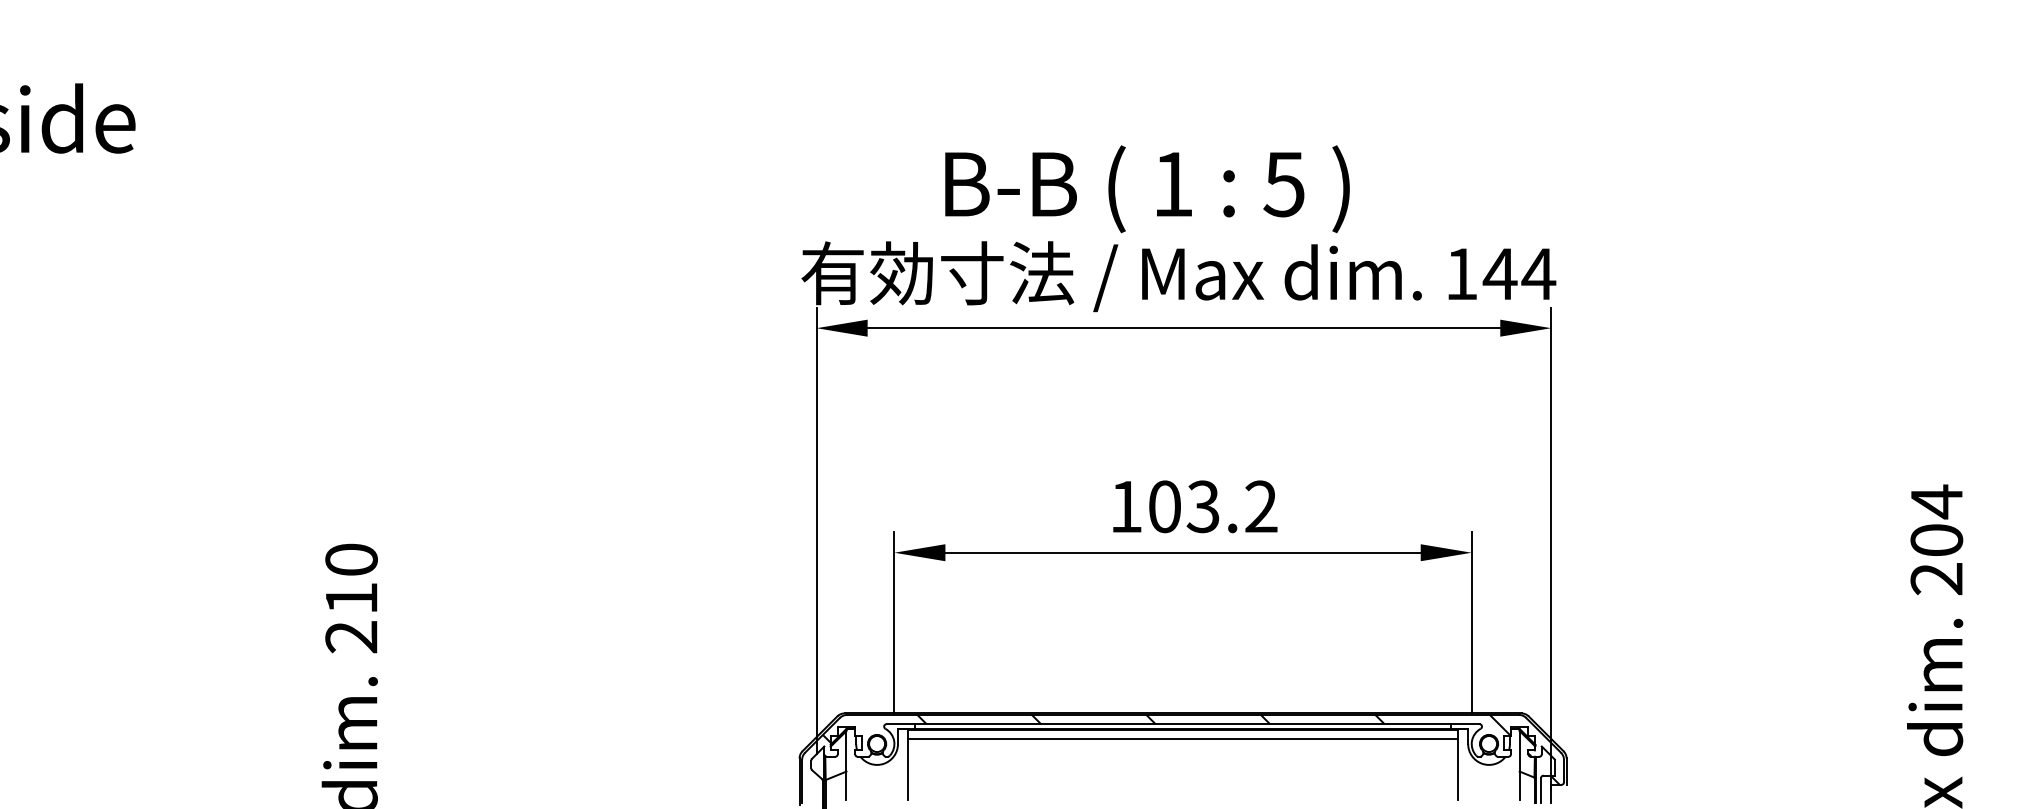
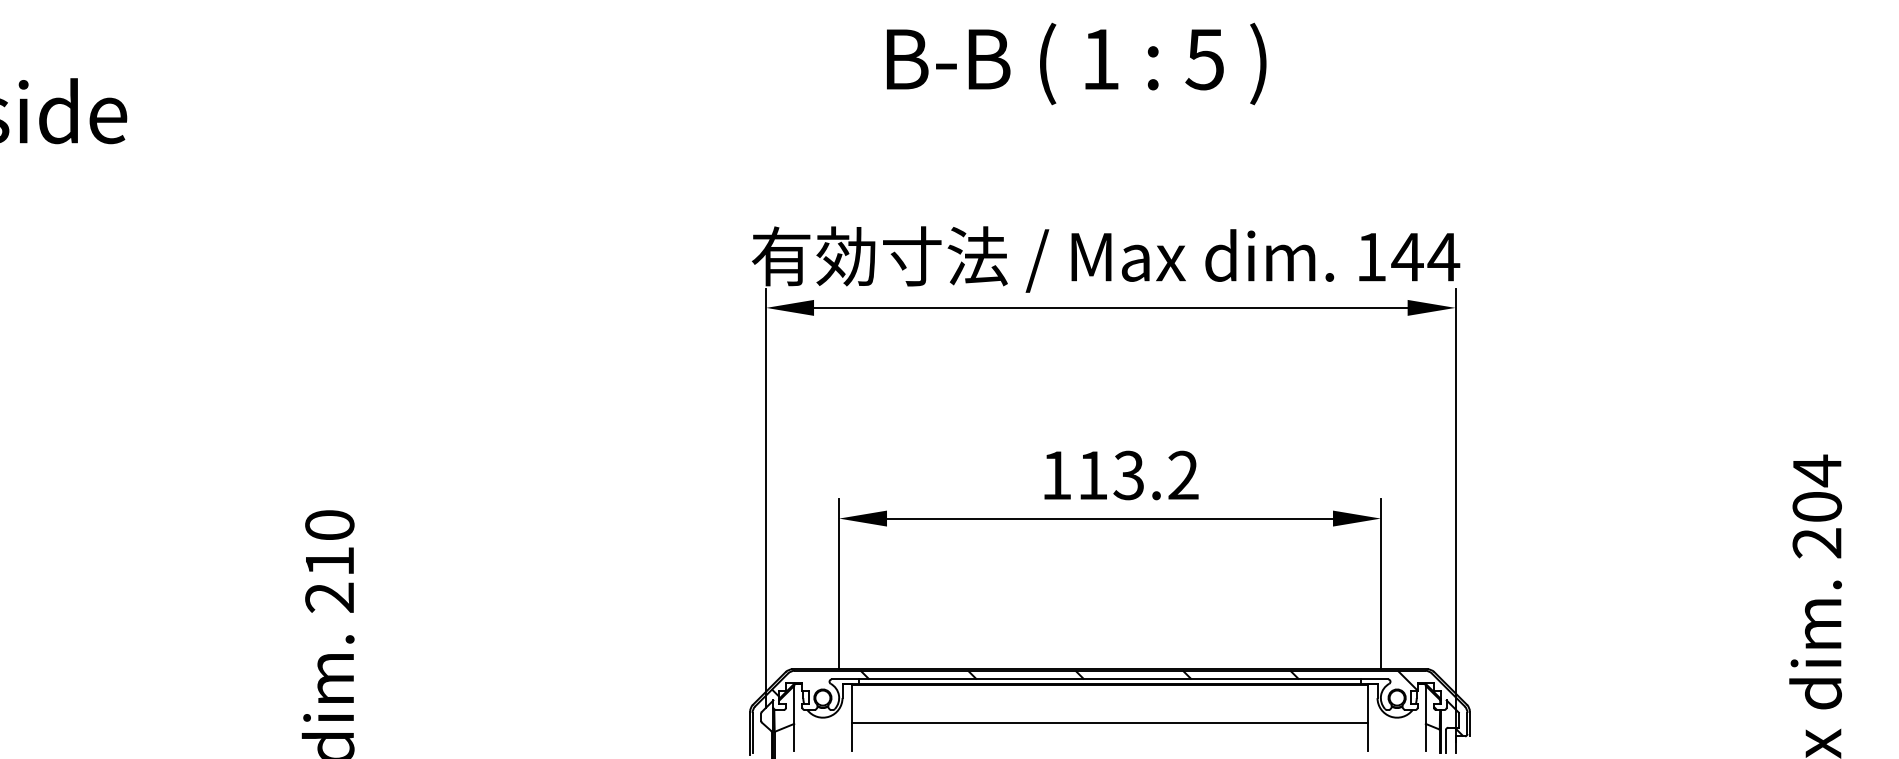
text: (1147, 189) -> (1076, 64), moved
text: (1164, 506) -> (1092, 475), 103.2 -> 113.2
line: (1182, 738) -> (1109, 722), moved

